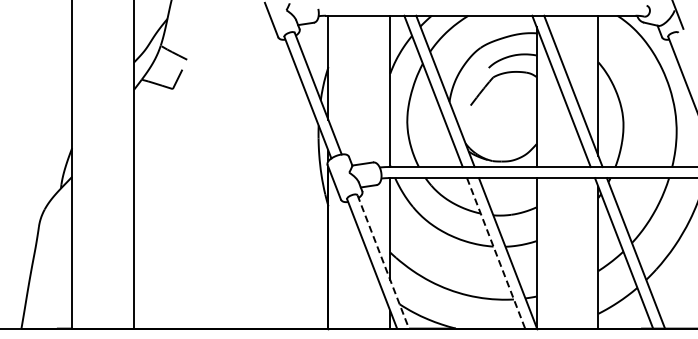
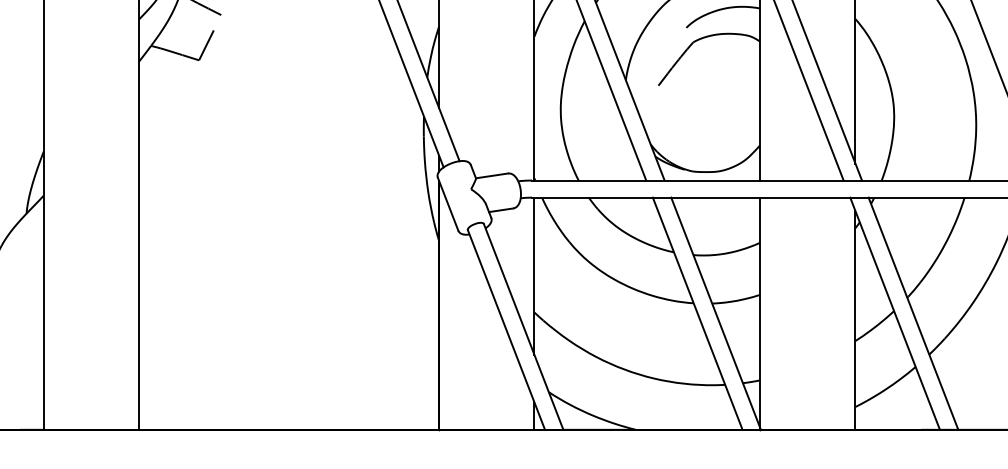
line: (496, 253) -> (698, 313), dashed -> solid
line: (383, 261) -> (524, 326), dashed -> solid

